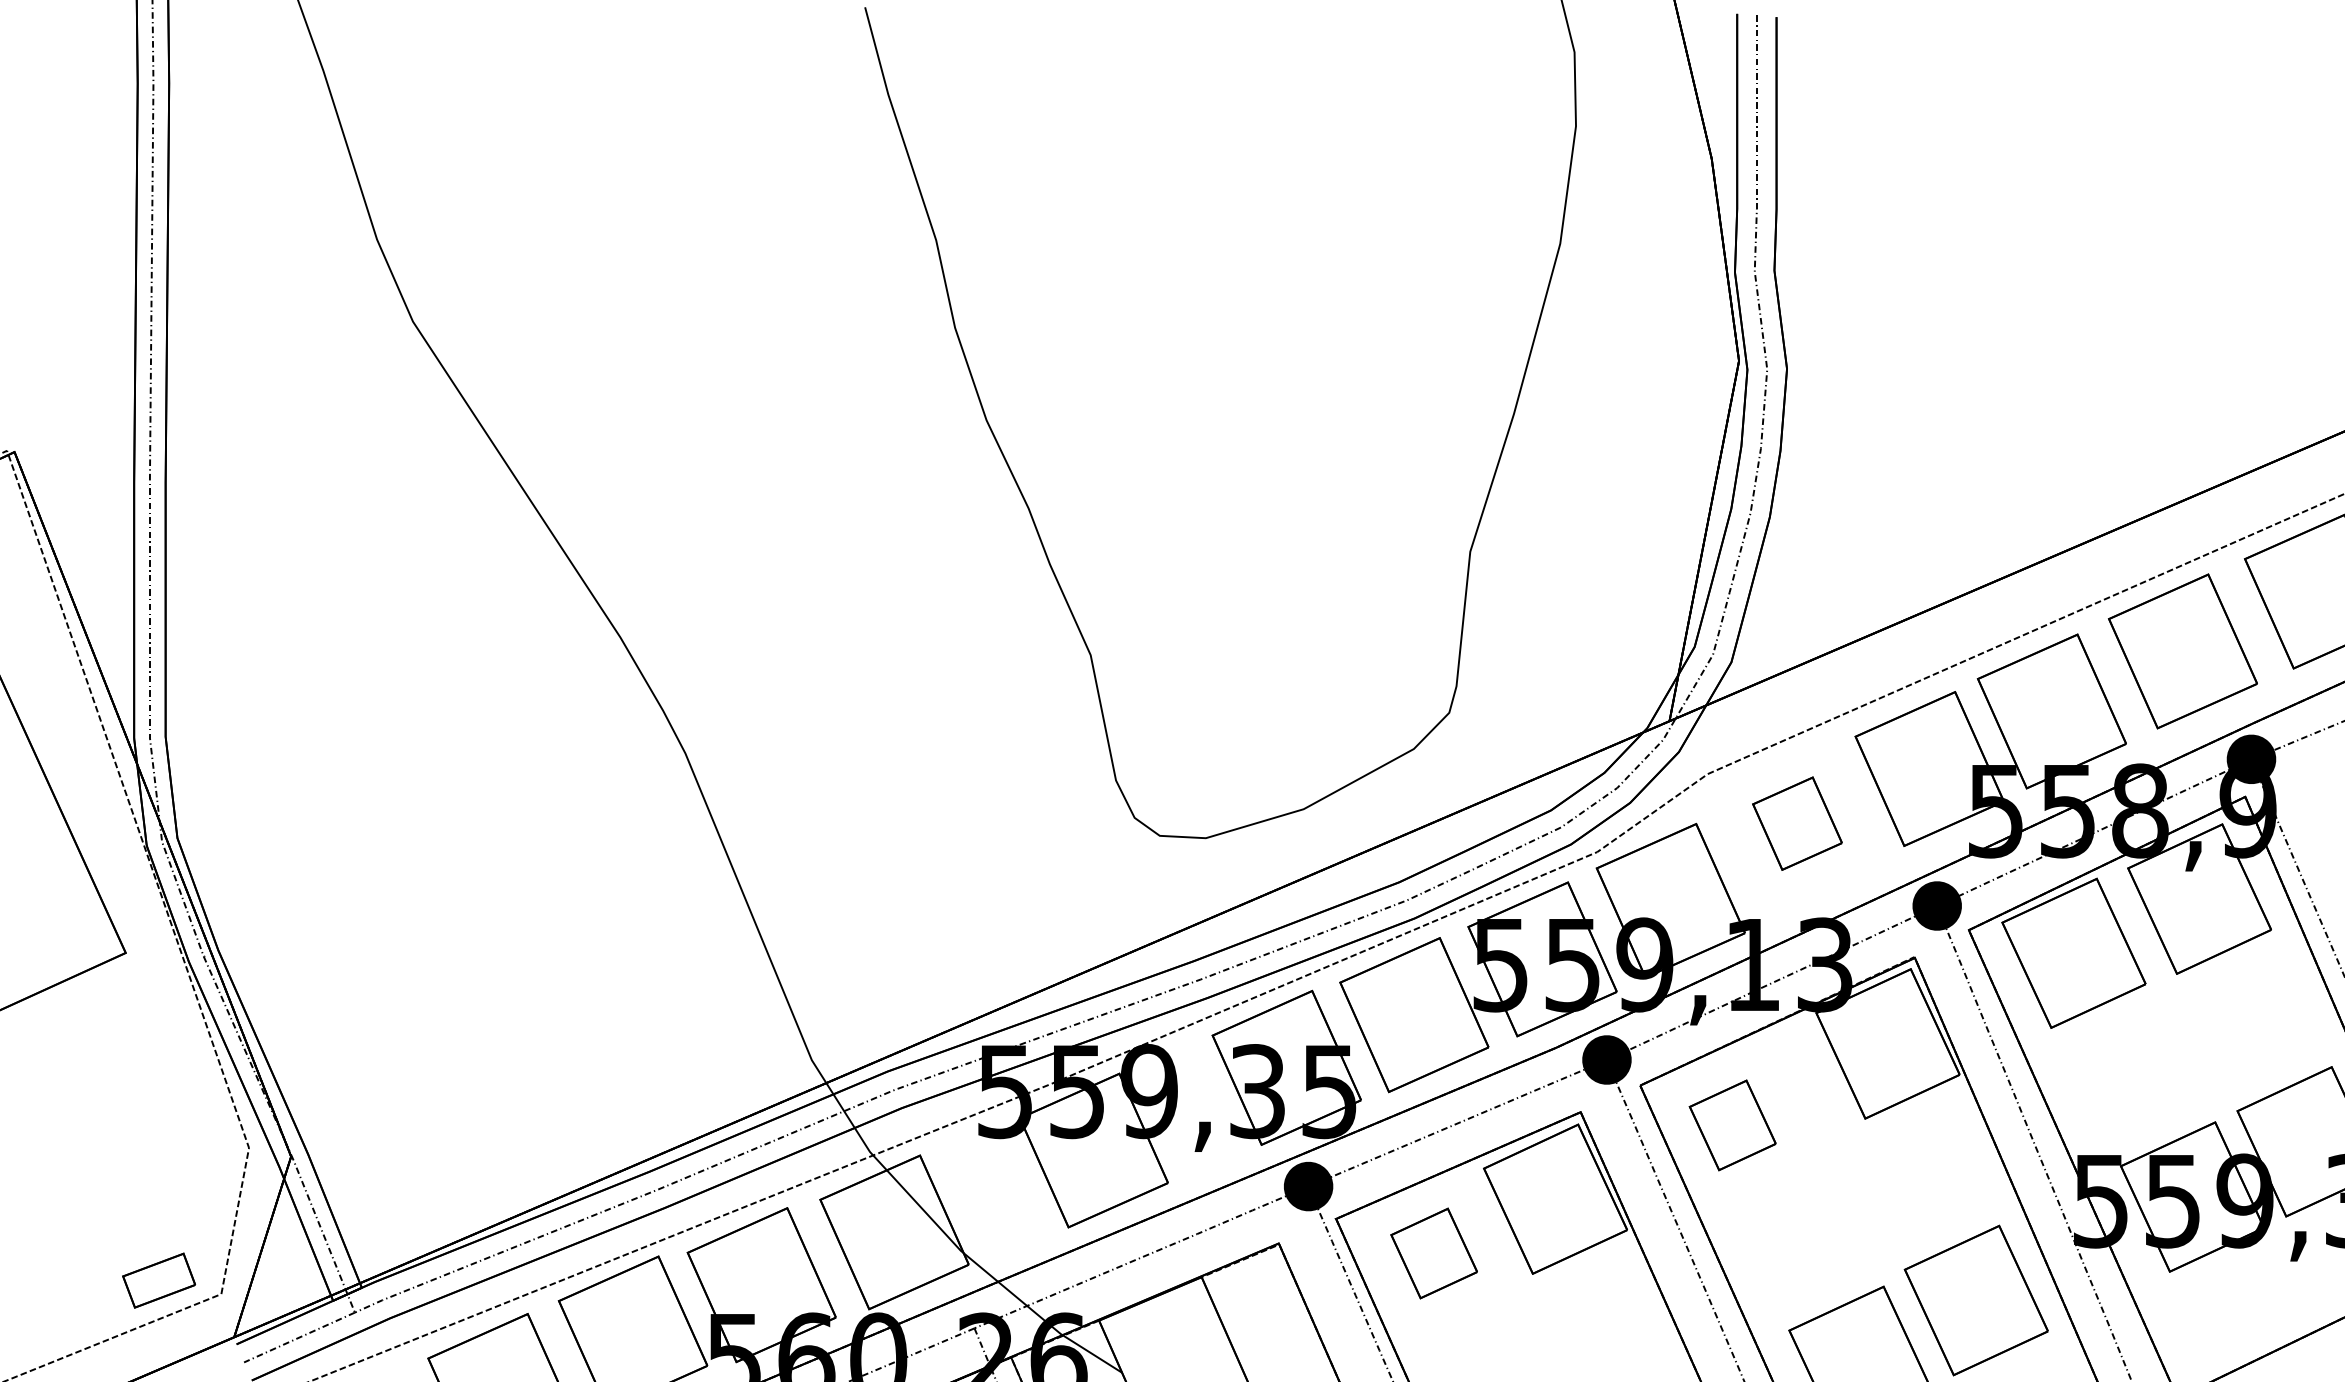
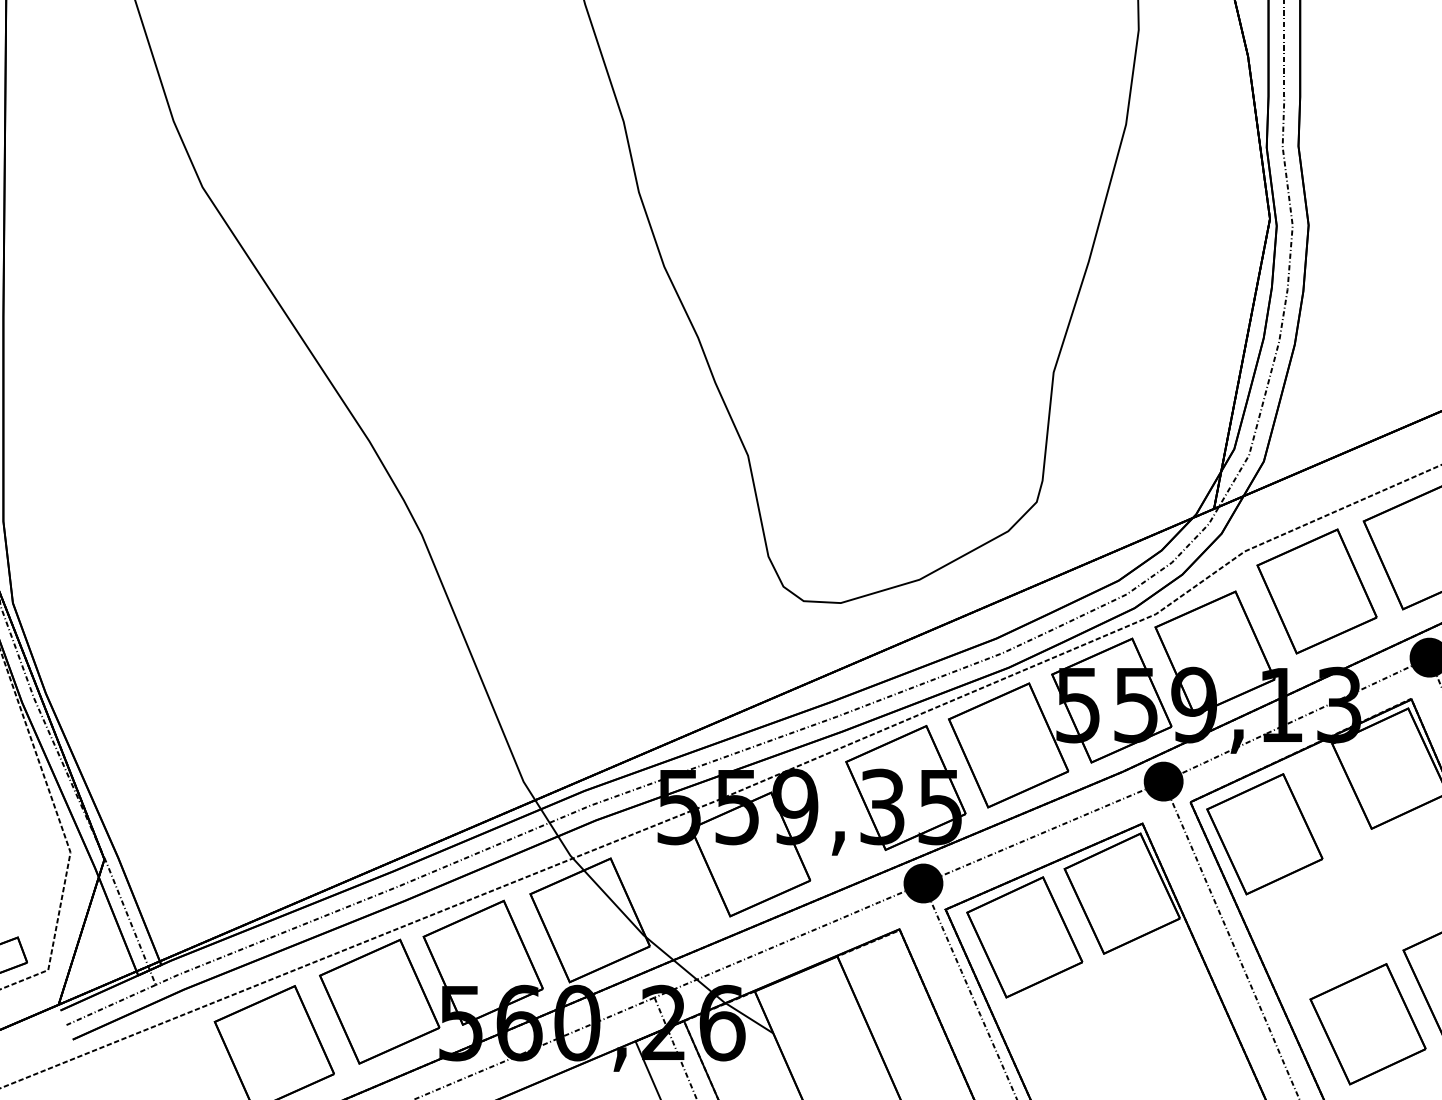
part: (1797, 823) -> (1317, 591), size x1.67
part: (1732, 1125) -> (1264, 834), size x1.67
part: (1433, 1253) -> (1024, 937), size x1.67

